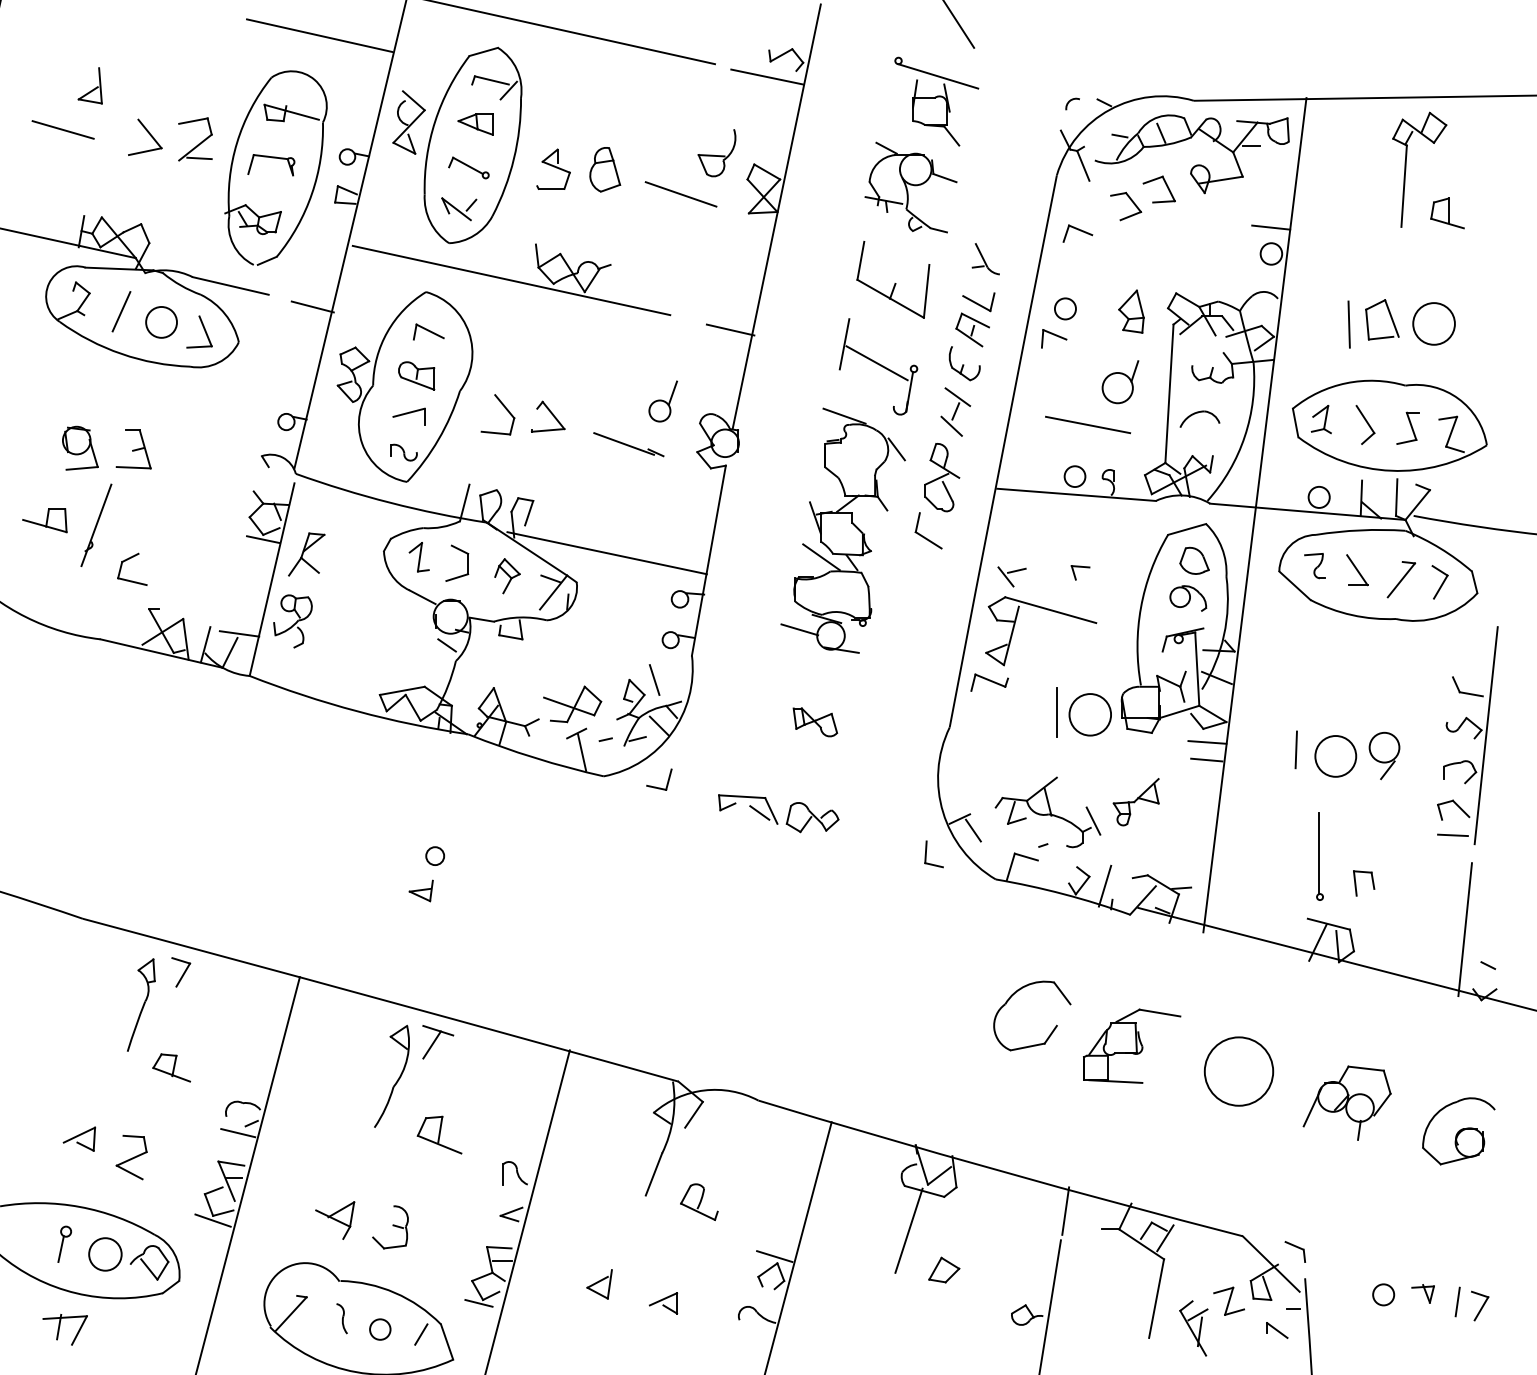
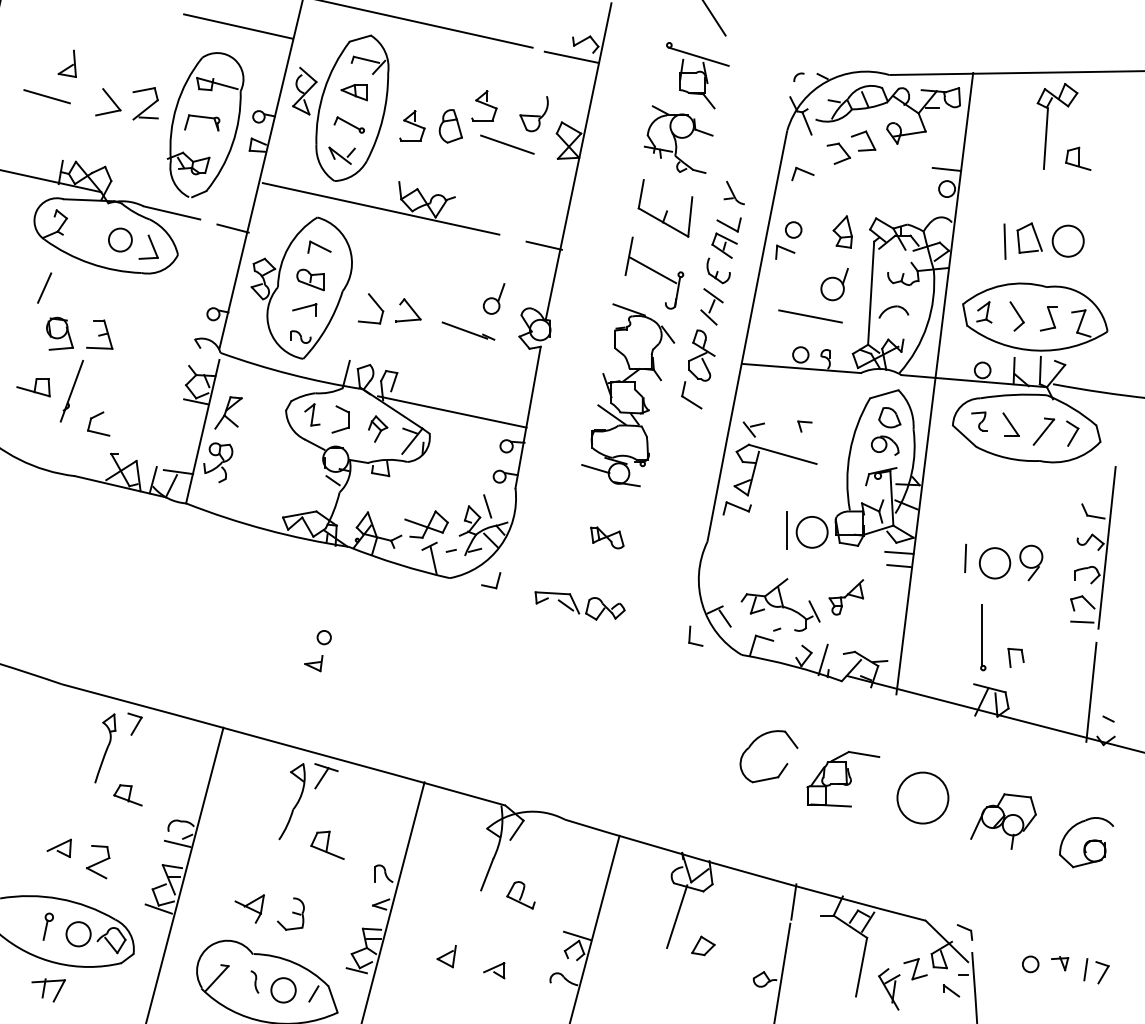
part: (650, 141) -> (484, 105), added
line: (121, 310) -> (44, 287), moved
circle: (379, 1328) -> (282, 989), size x1.6

